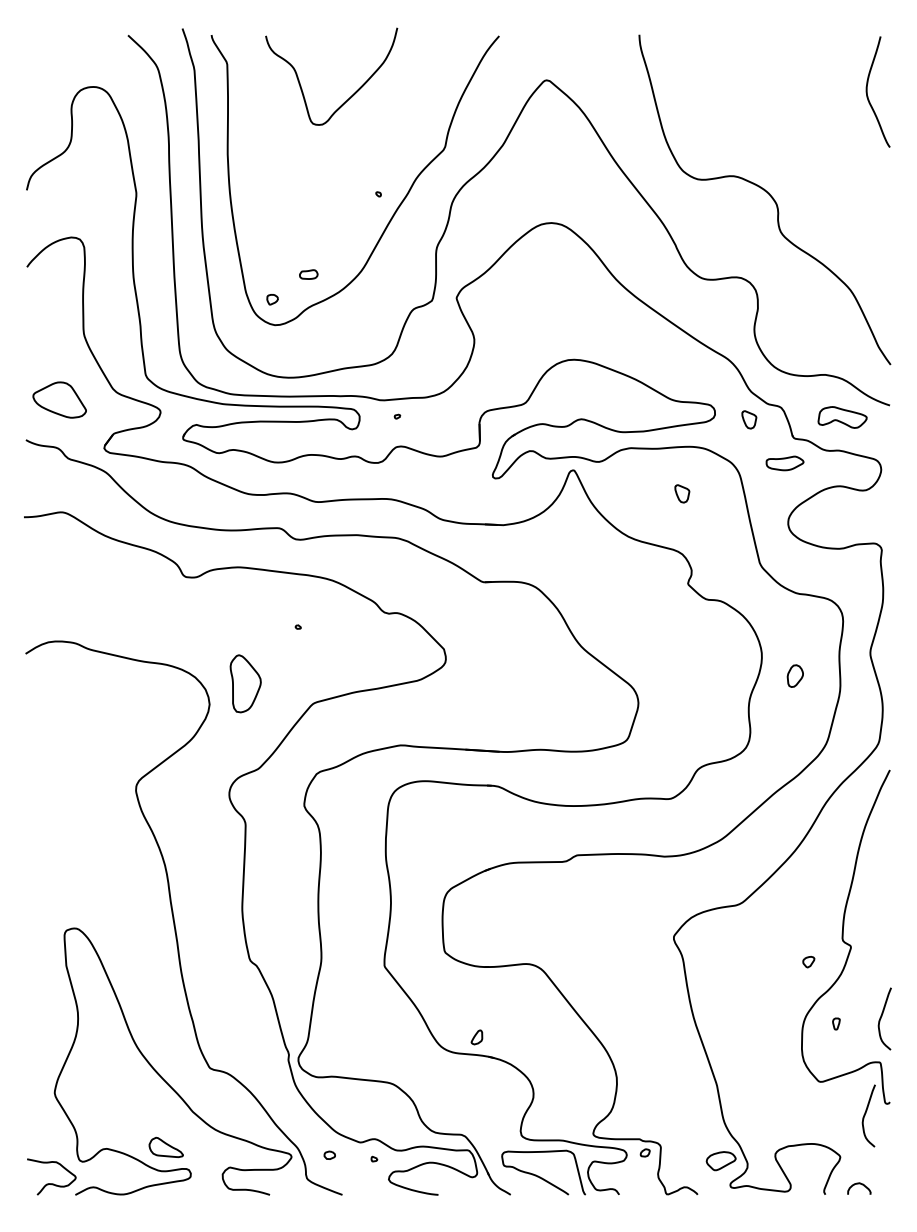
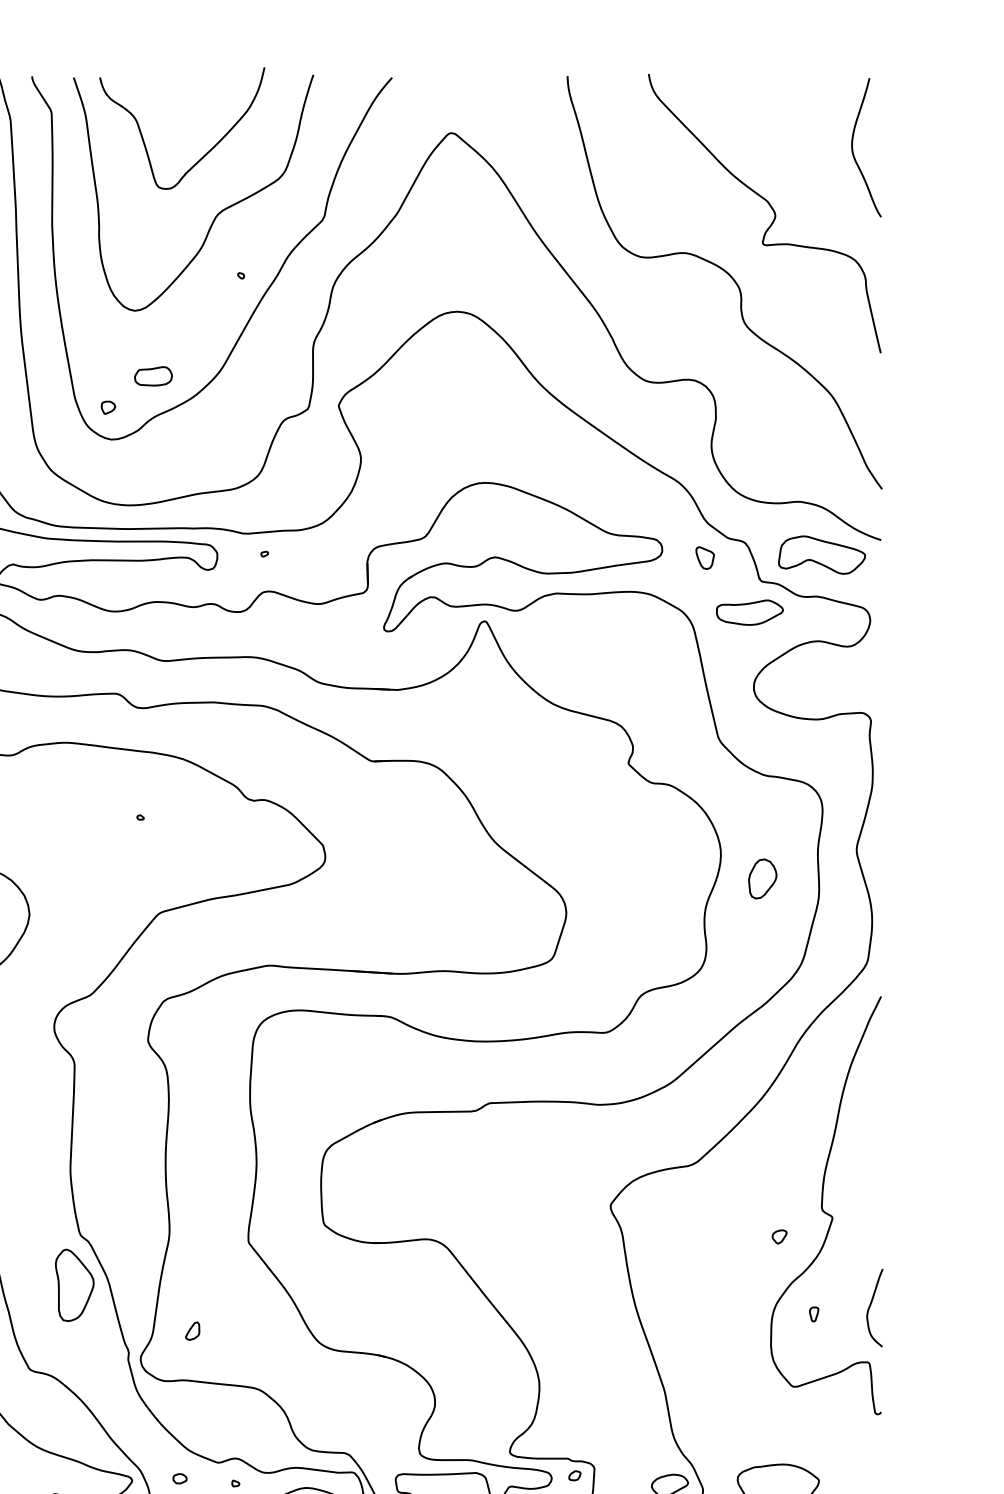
curve: (801, 140) -> (770, 208), added
curve: (358, 145) -> (215, 214), added
part: (308, 274) -> (153, 376), size x1.67
part: (842, 417) -> (821, 555), size x1.43
part: (784, 463) -> (749, 612), size x1.43
part: (682, 493) -> (621, 650), removed
part: (795, 675) -> (762, 878), size x1.43
part: (245, 683) -> (74, 1284), moved
part: (476, 1037) -> (192, 1331), moved
curve: (866, 1113) -> (851, 1426), removed

